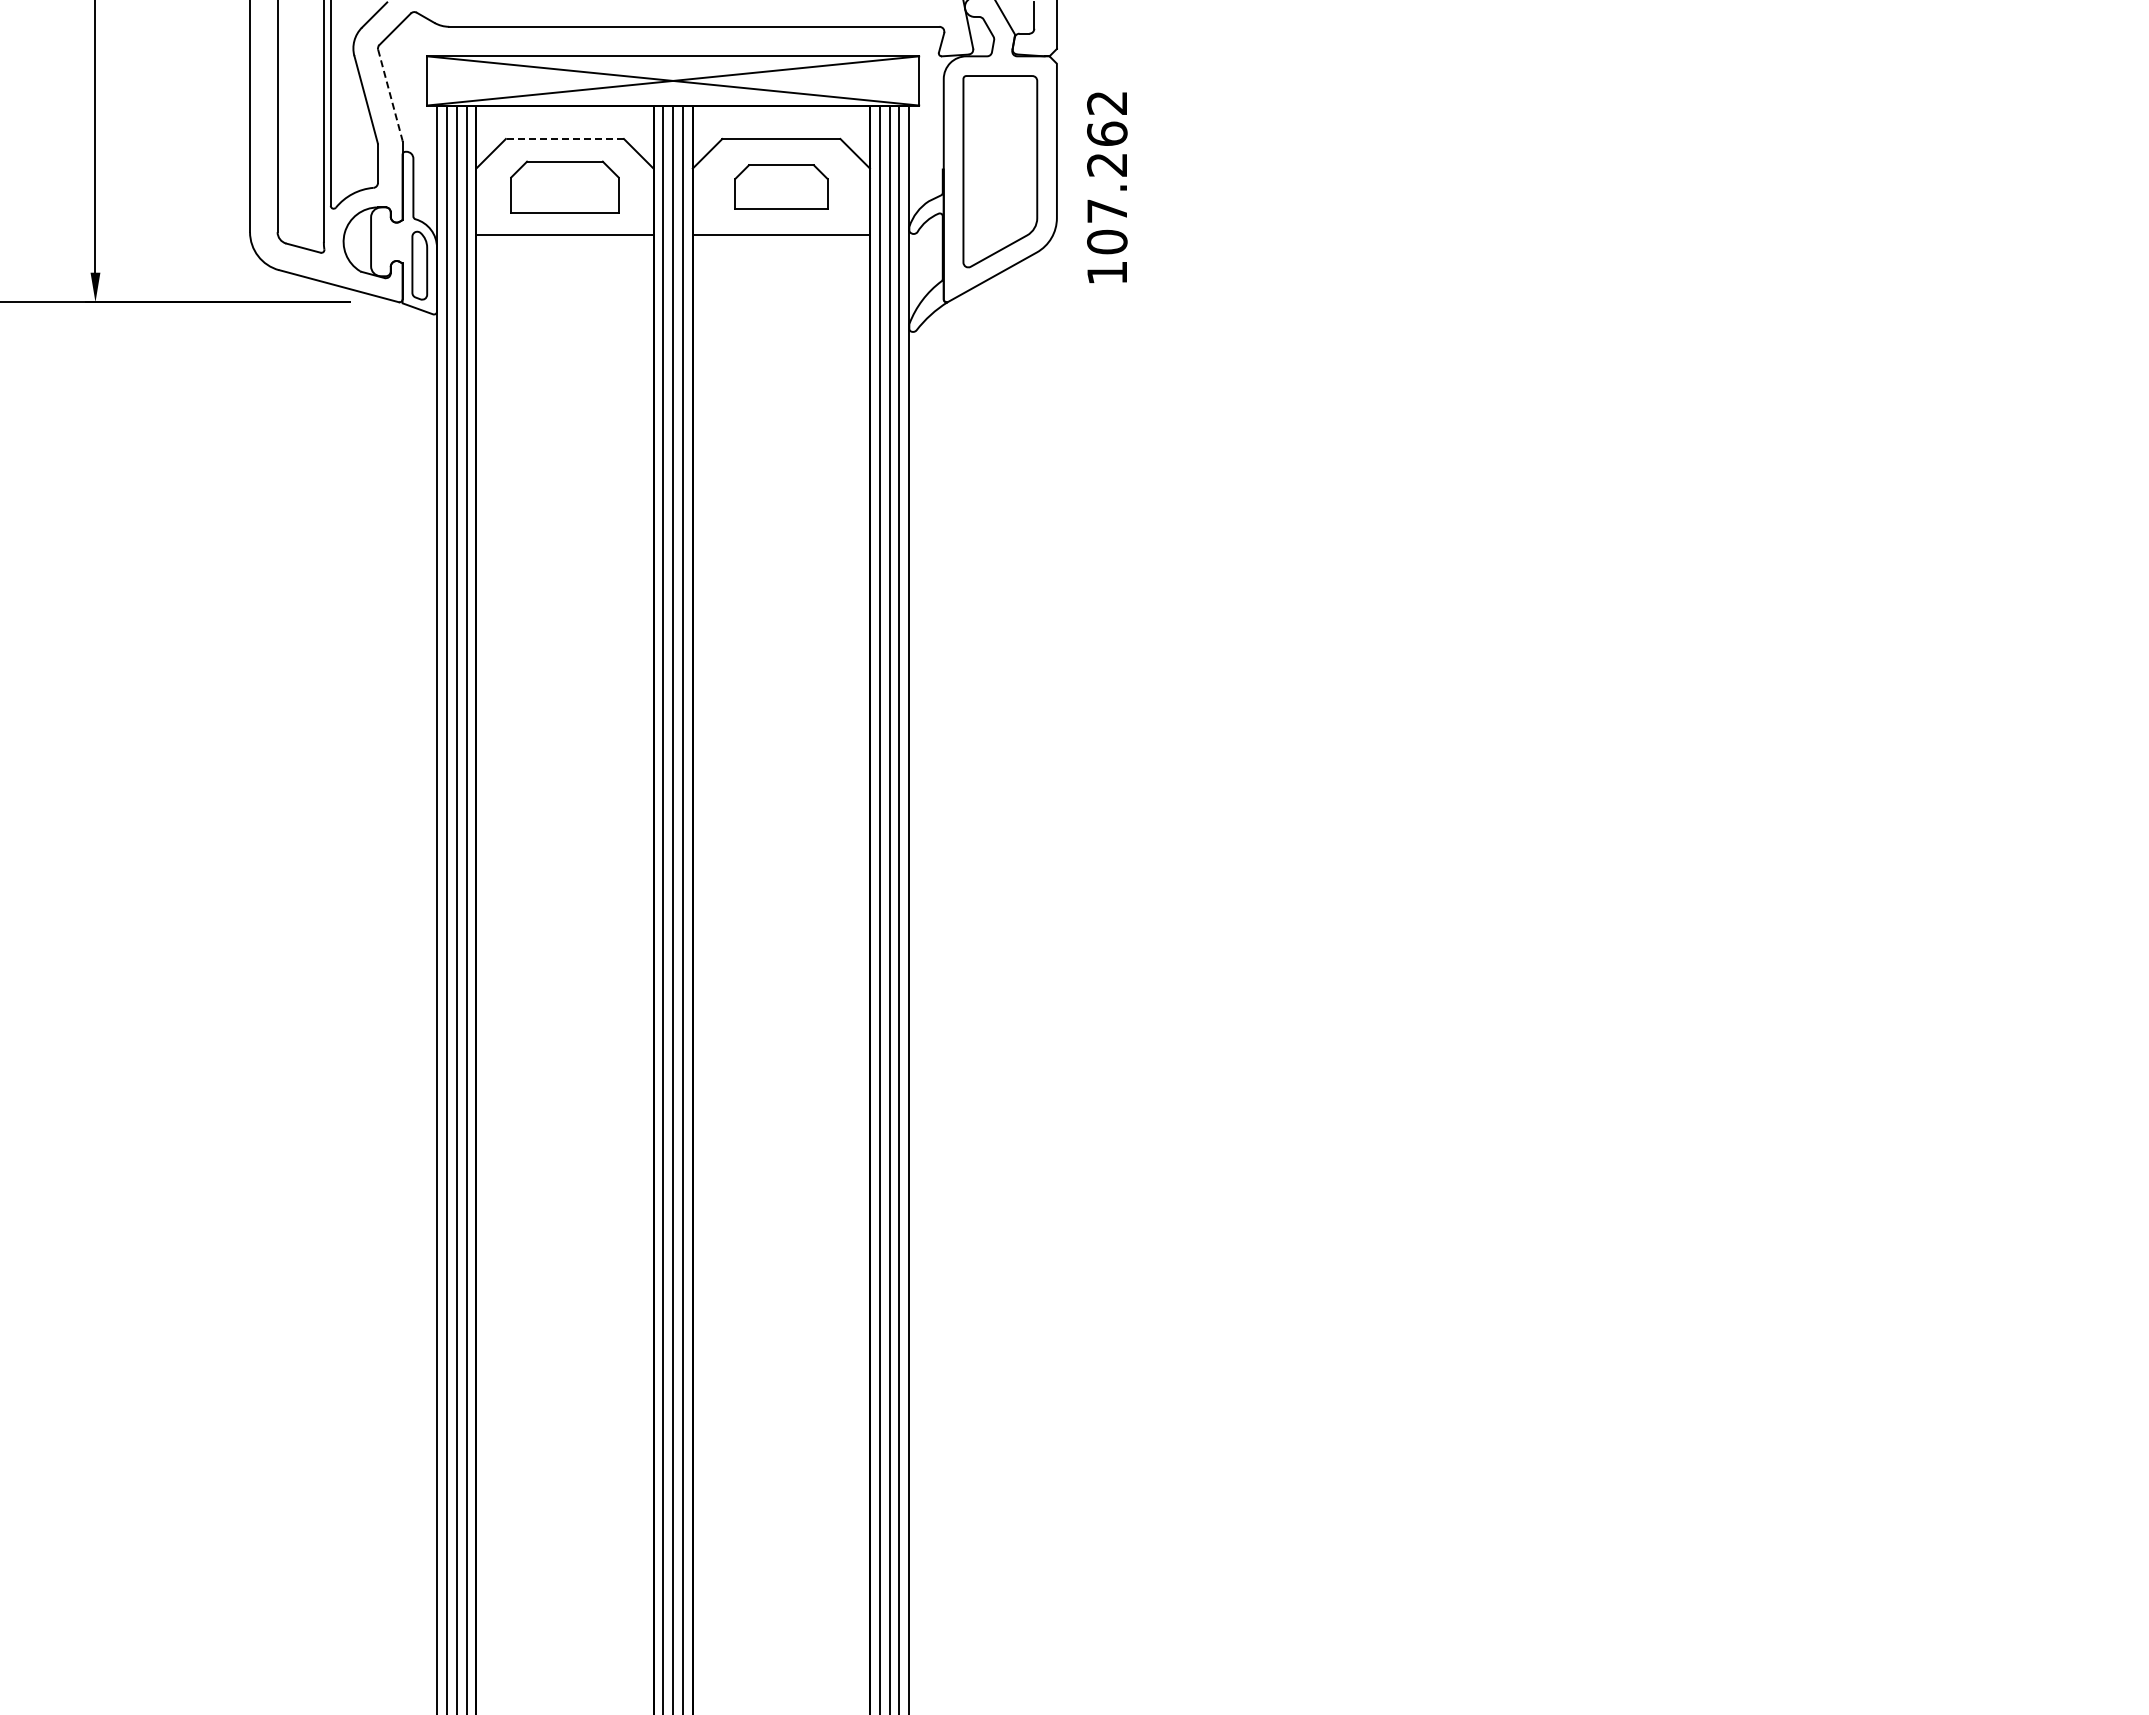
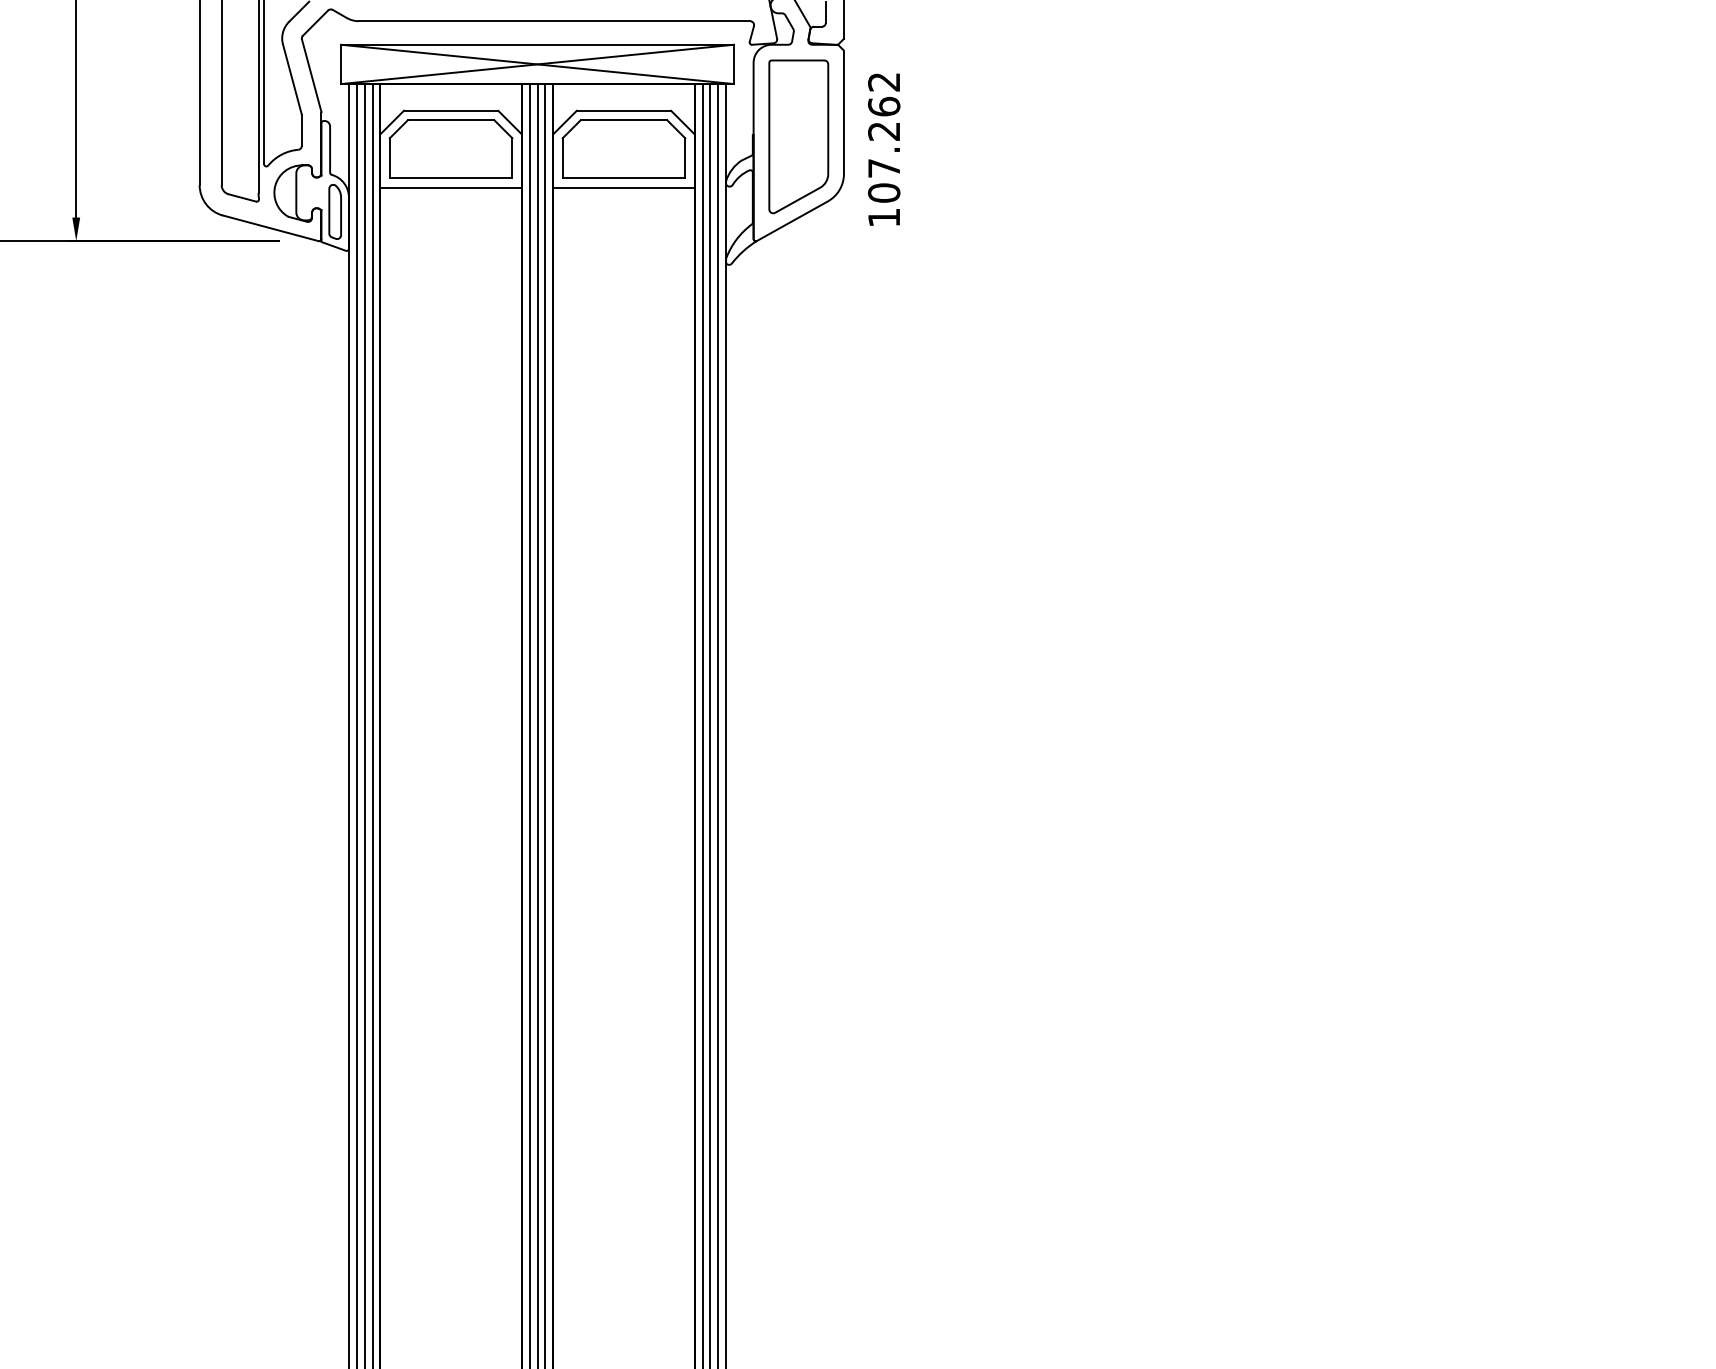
line: (390, 95) -> (311, 76), dashed -> solid
line: (564, 139) -> (450, 111), dashed -> solid
part: (564, 186) -> (450, 148), size x1.43
part: (781, 186) -> (624, 148), size x1.67

